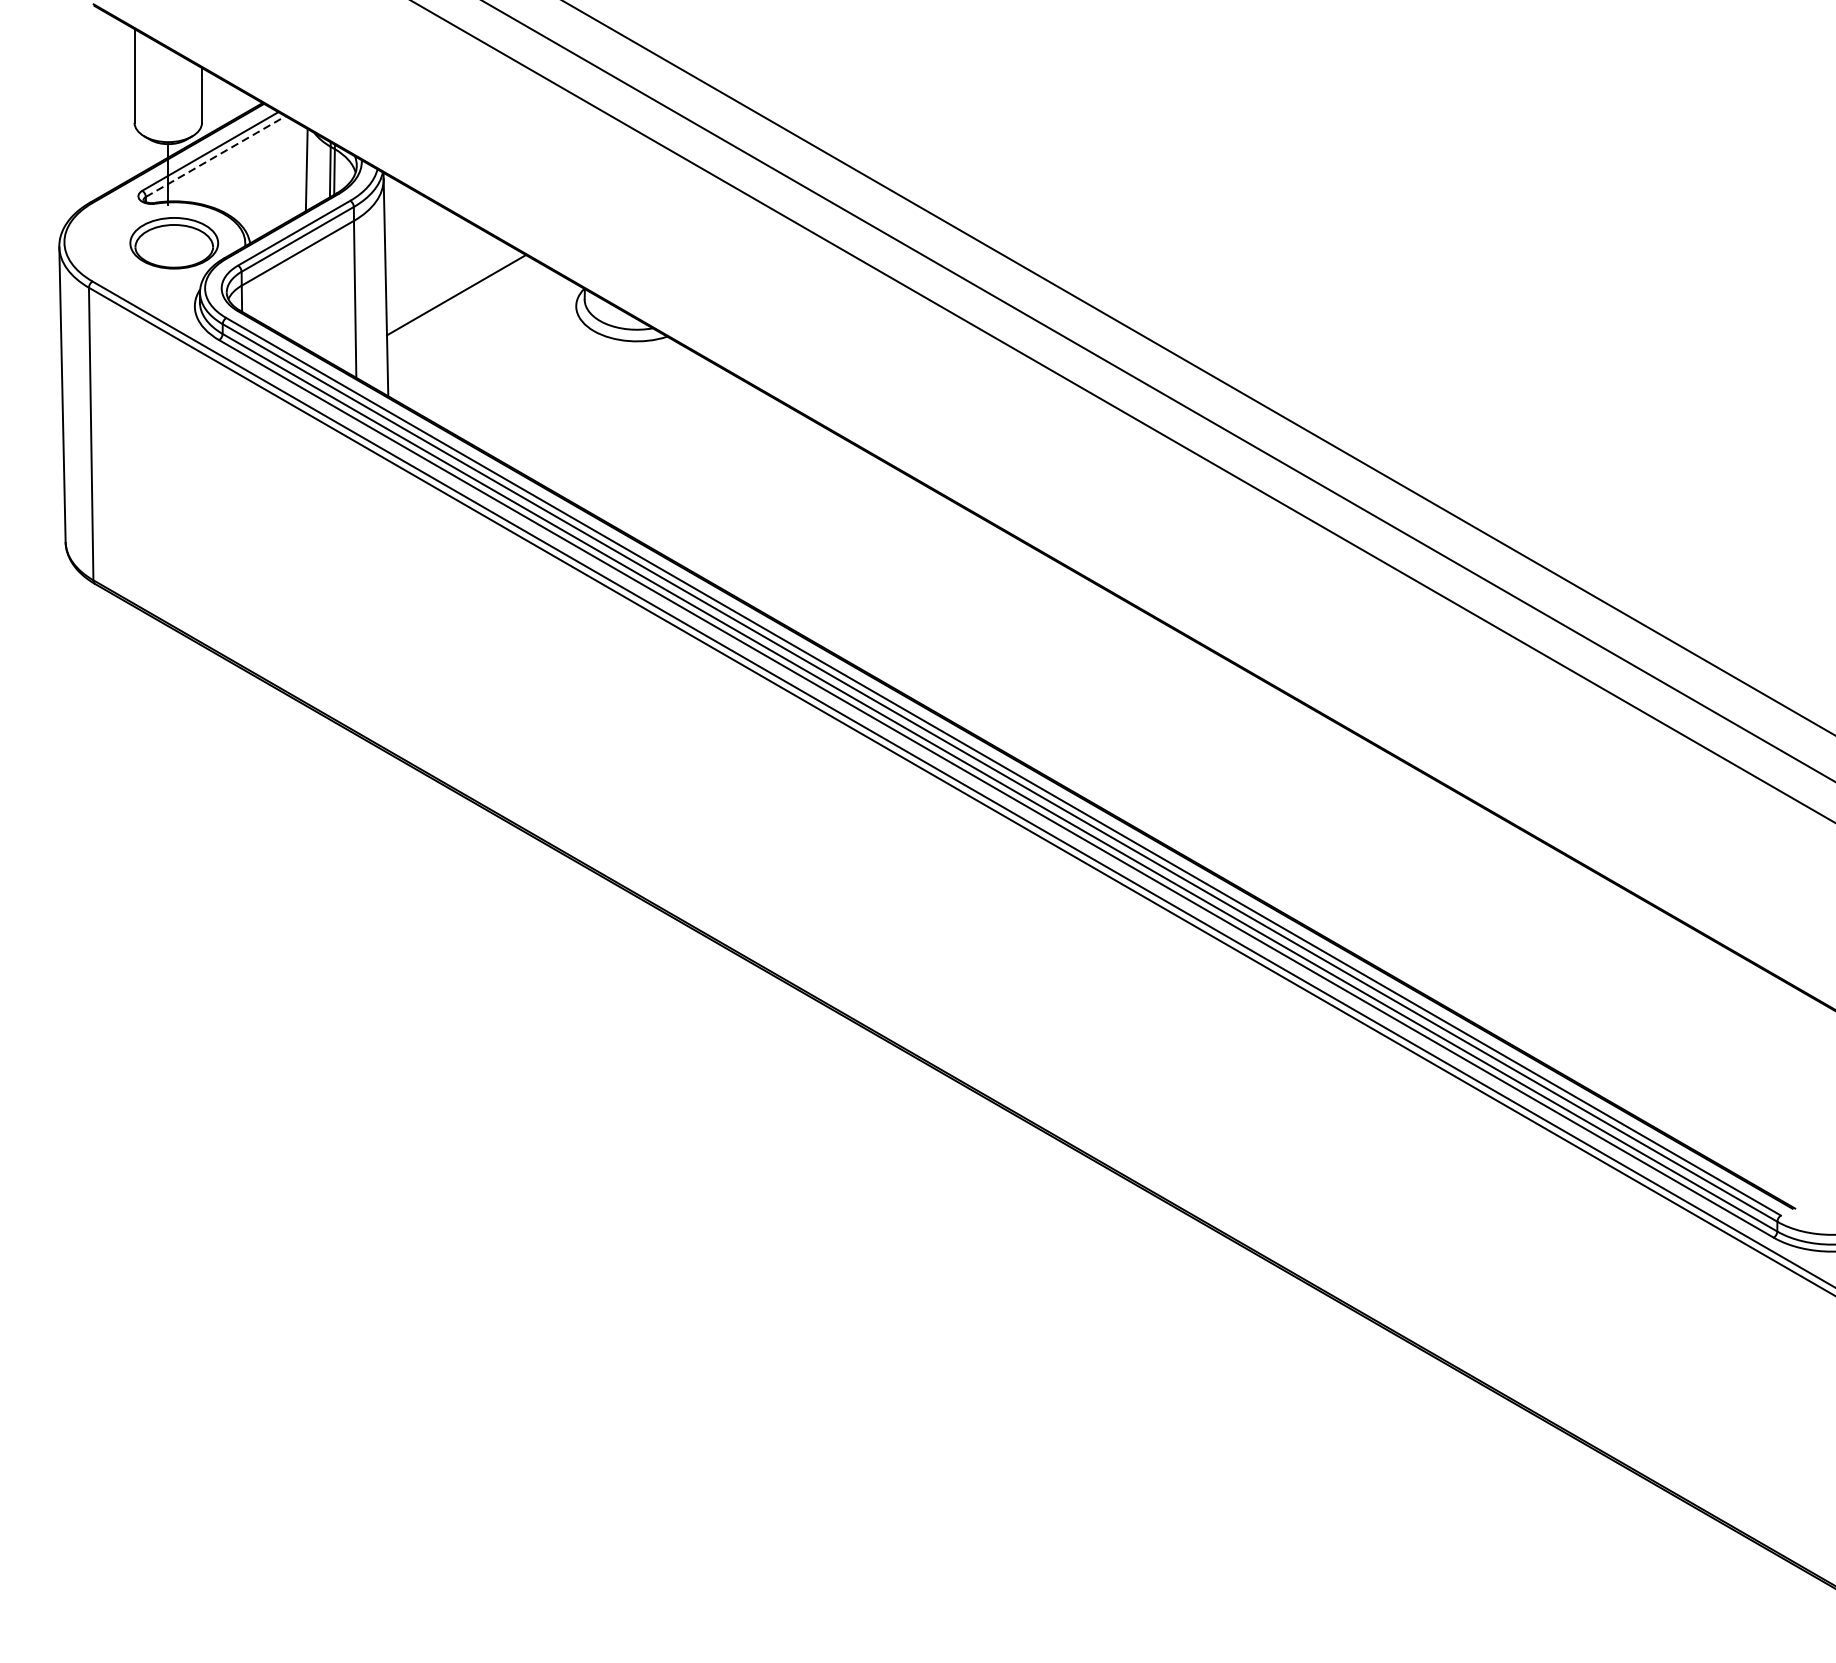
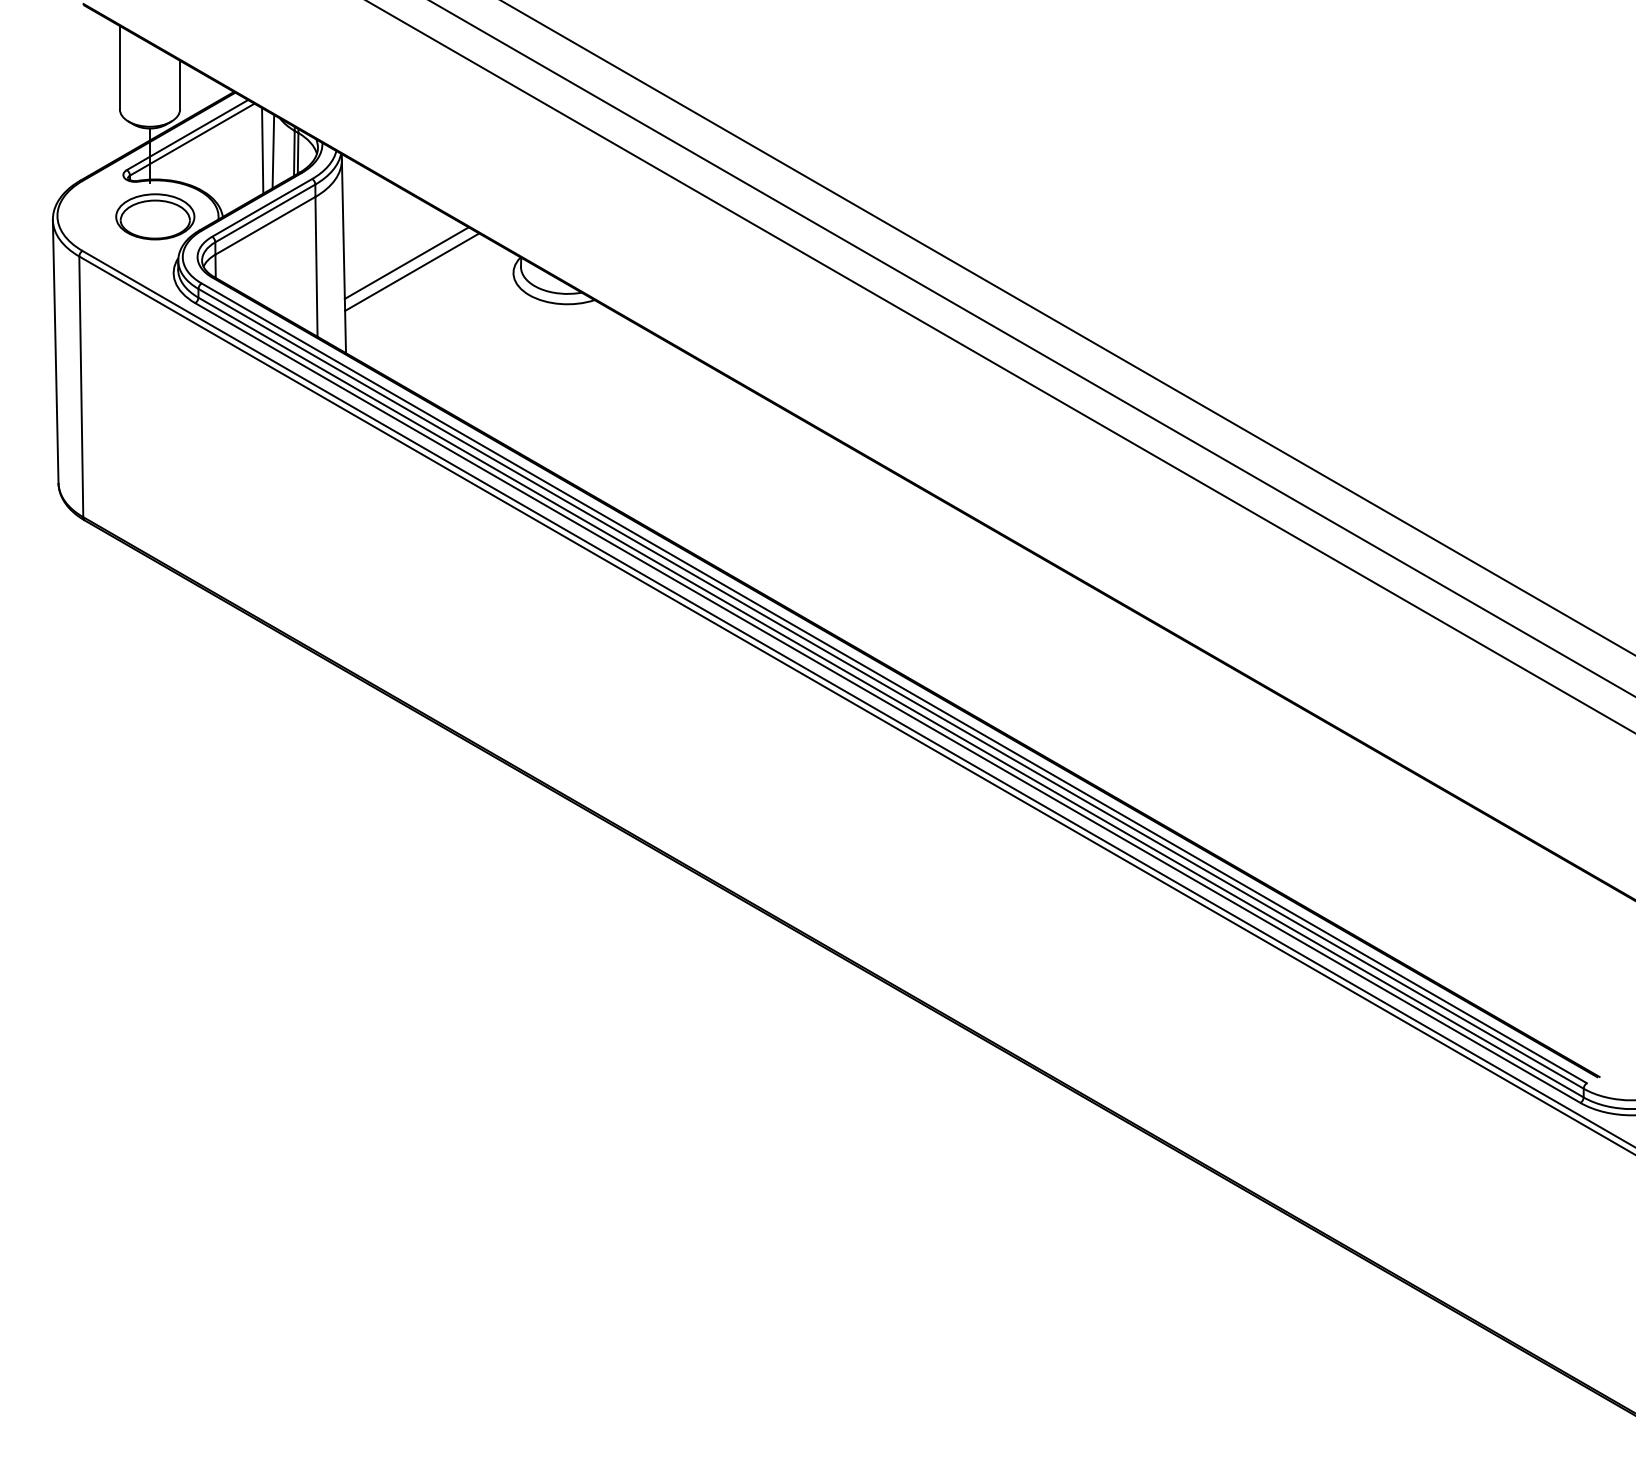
line: (216, 156) -> (192, 139), dashed -> solid
line: (294, 168) -> (262, 150), added
line: (462, 304) -> (412, 271), added

